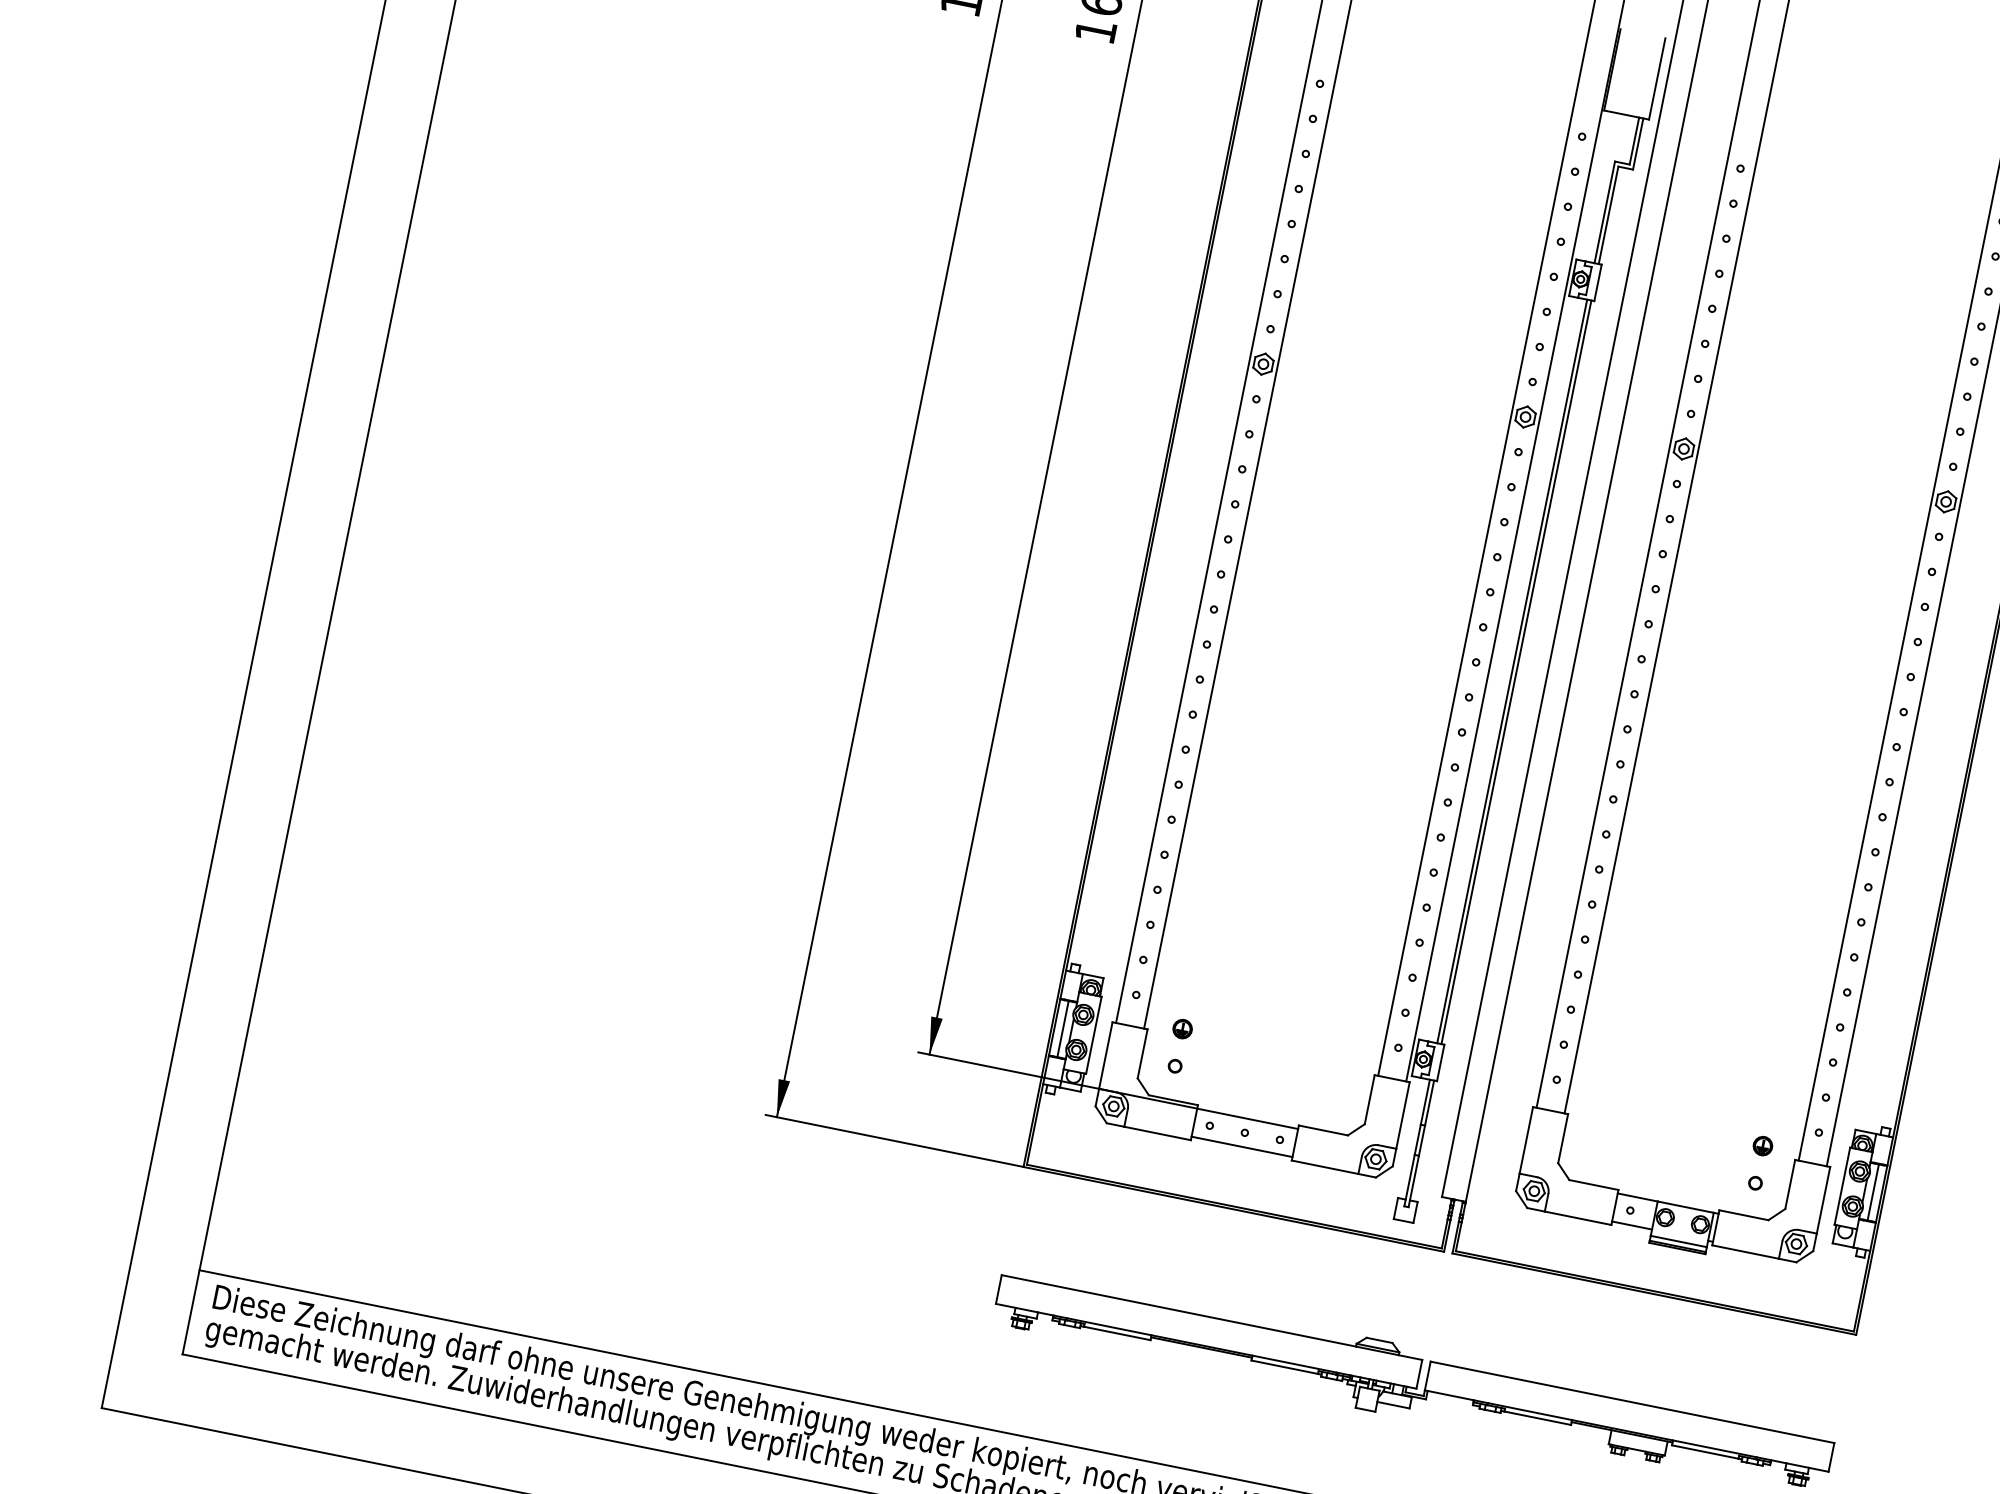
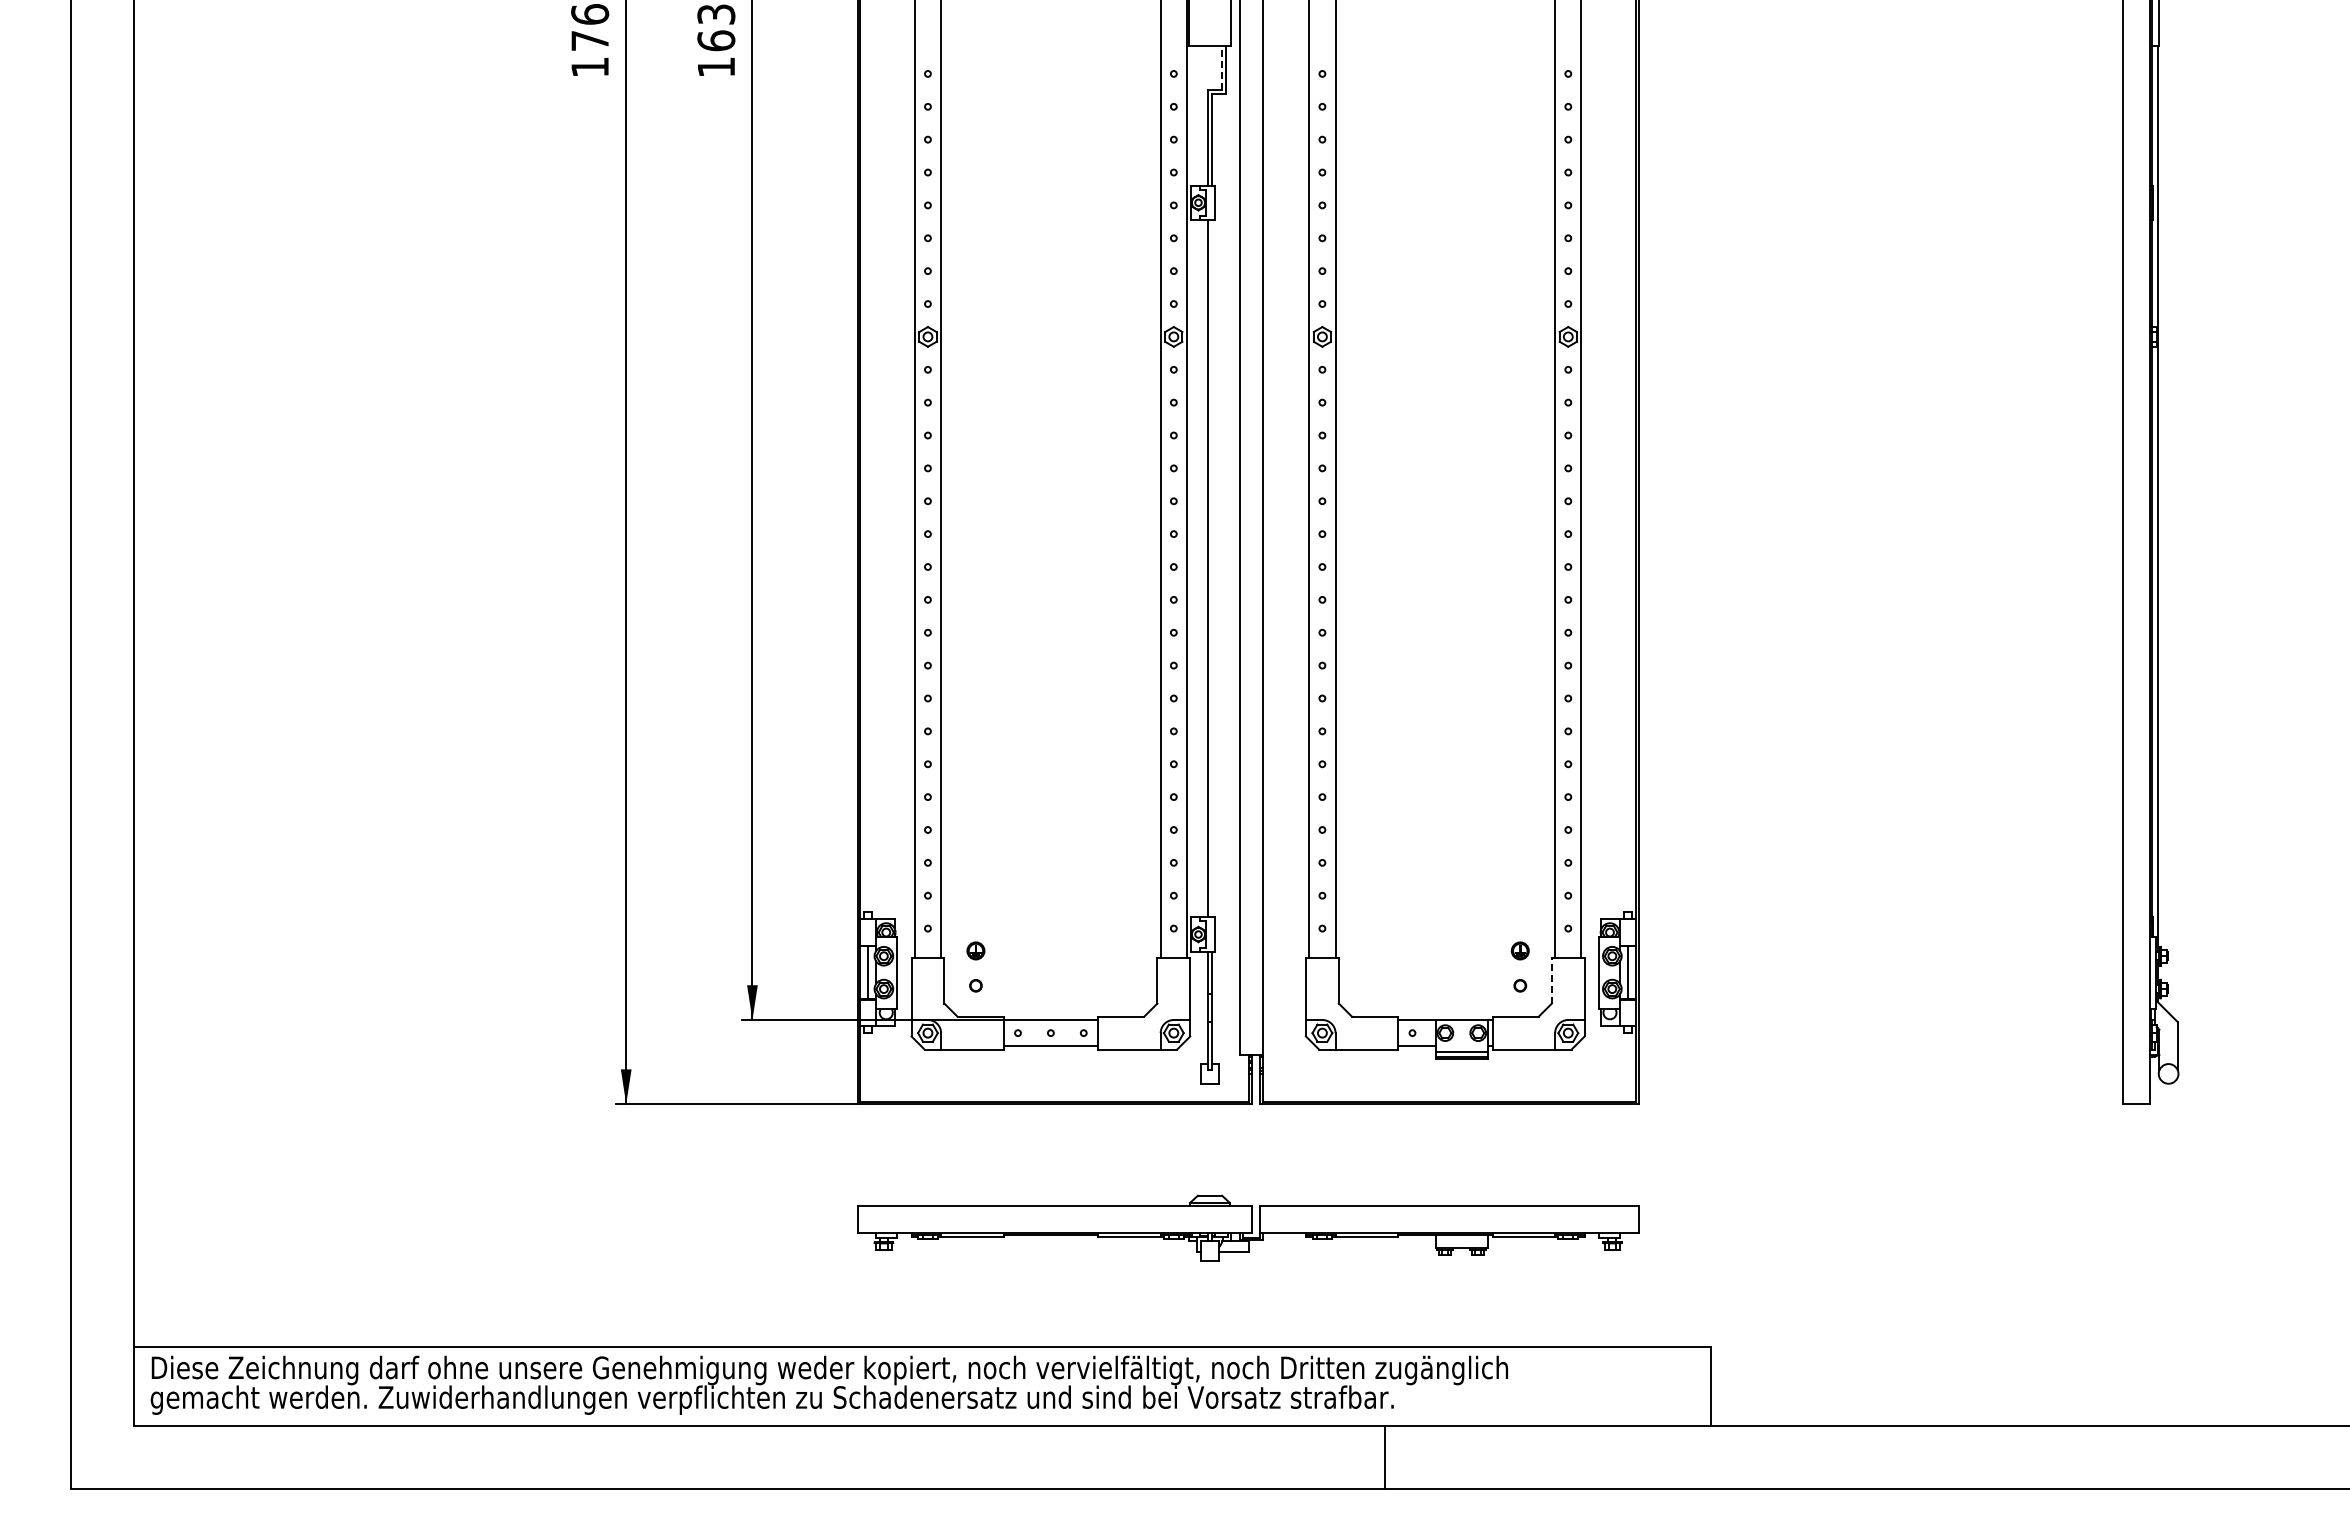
line: (1634, 140) -> (1221, 67), solid -> dashed
line: (1515, 672) -> (1211, 568), removed
line: (1789, 1184) -> (1551, 980), solid -> dashed

